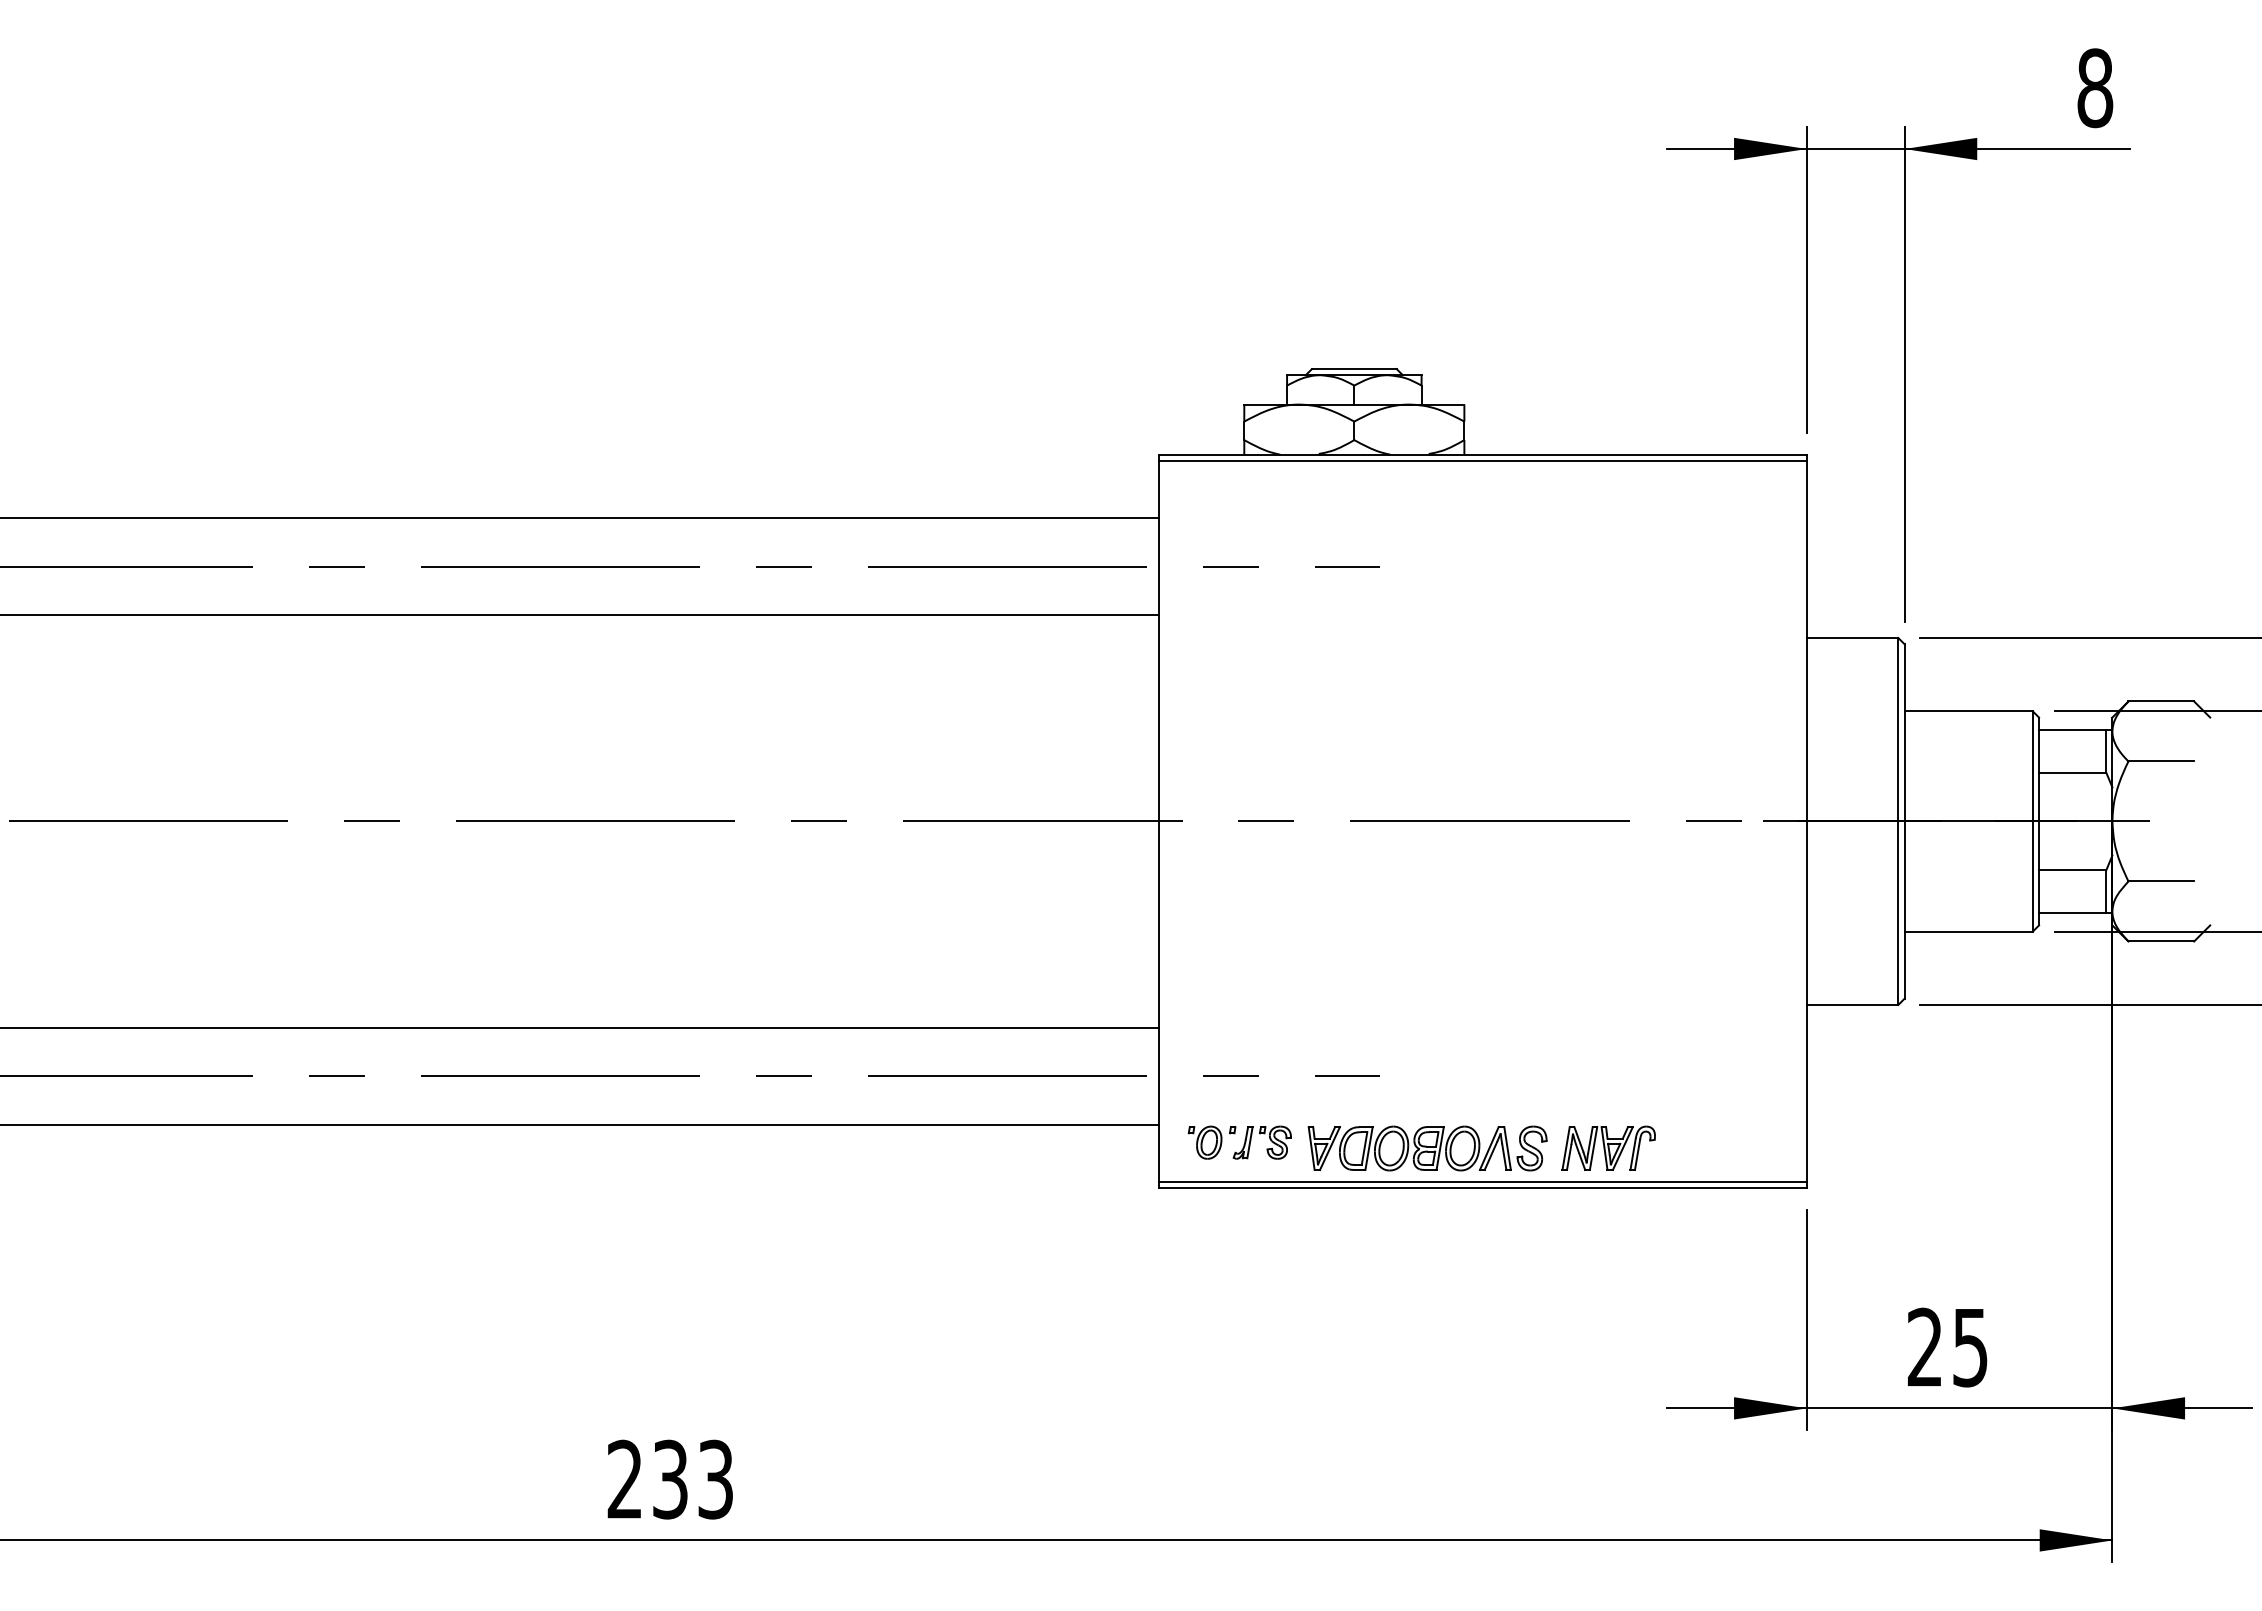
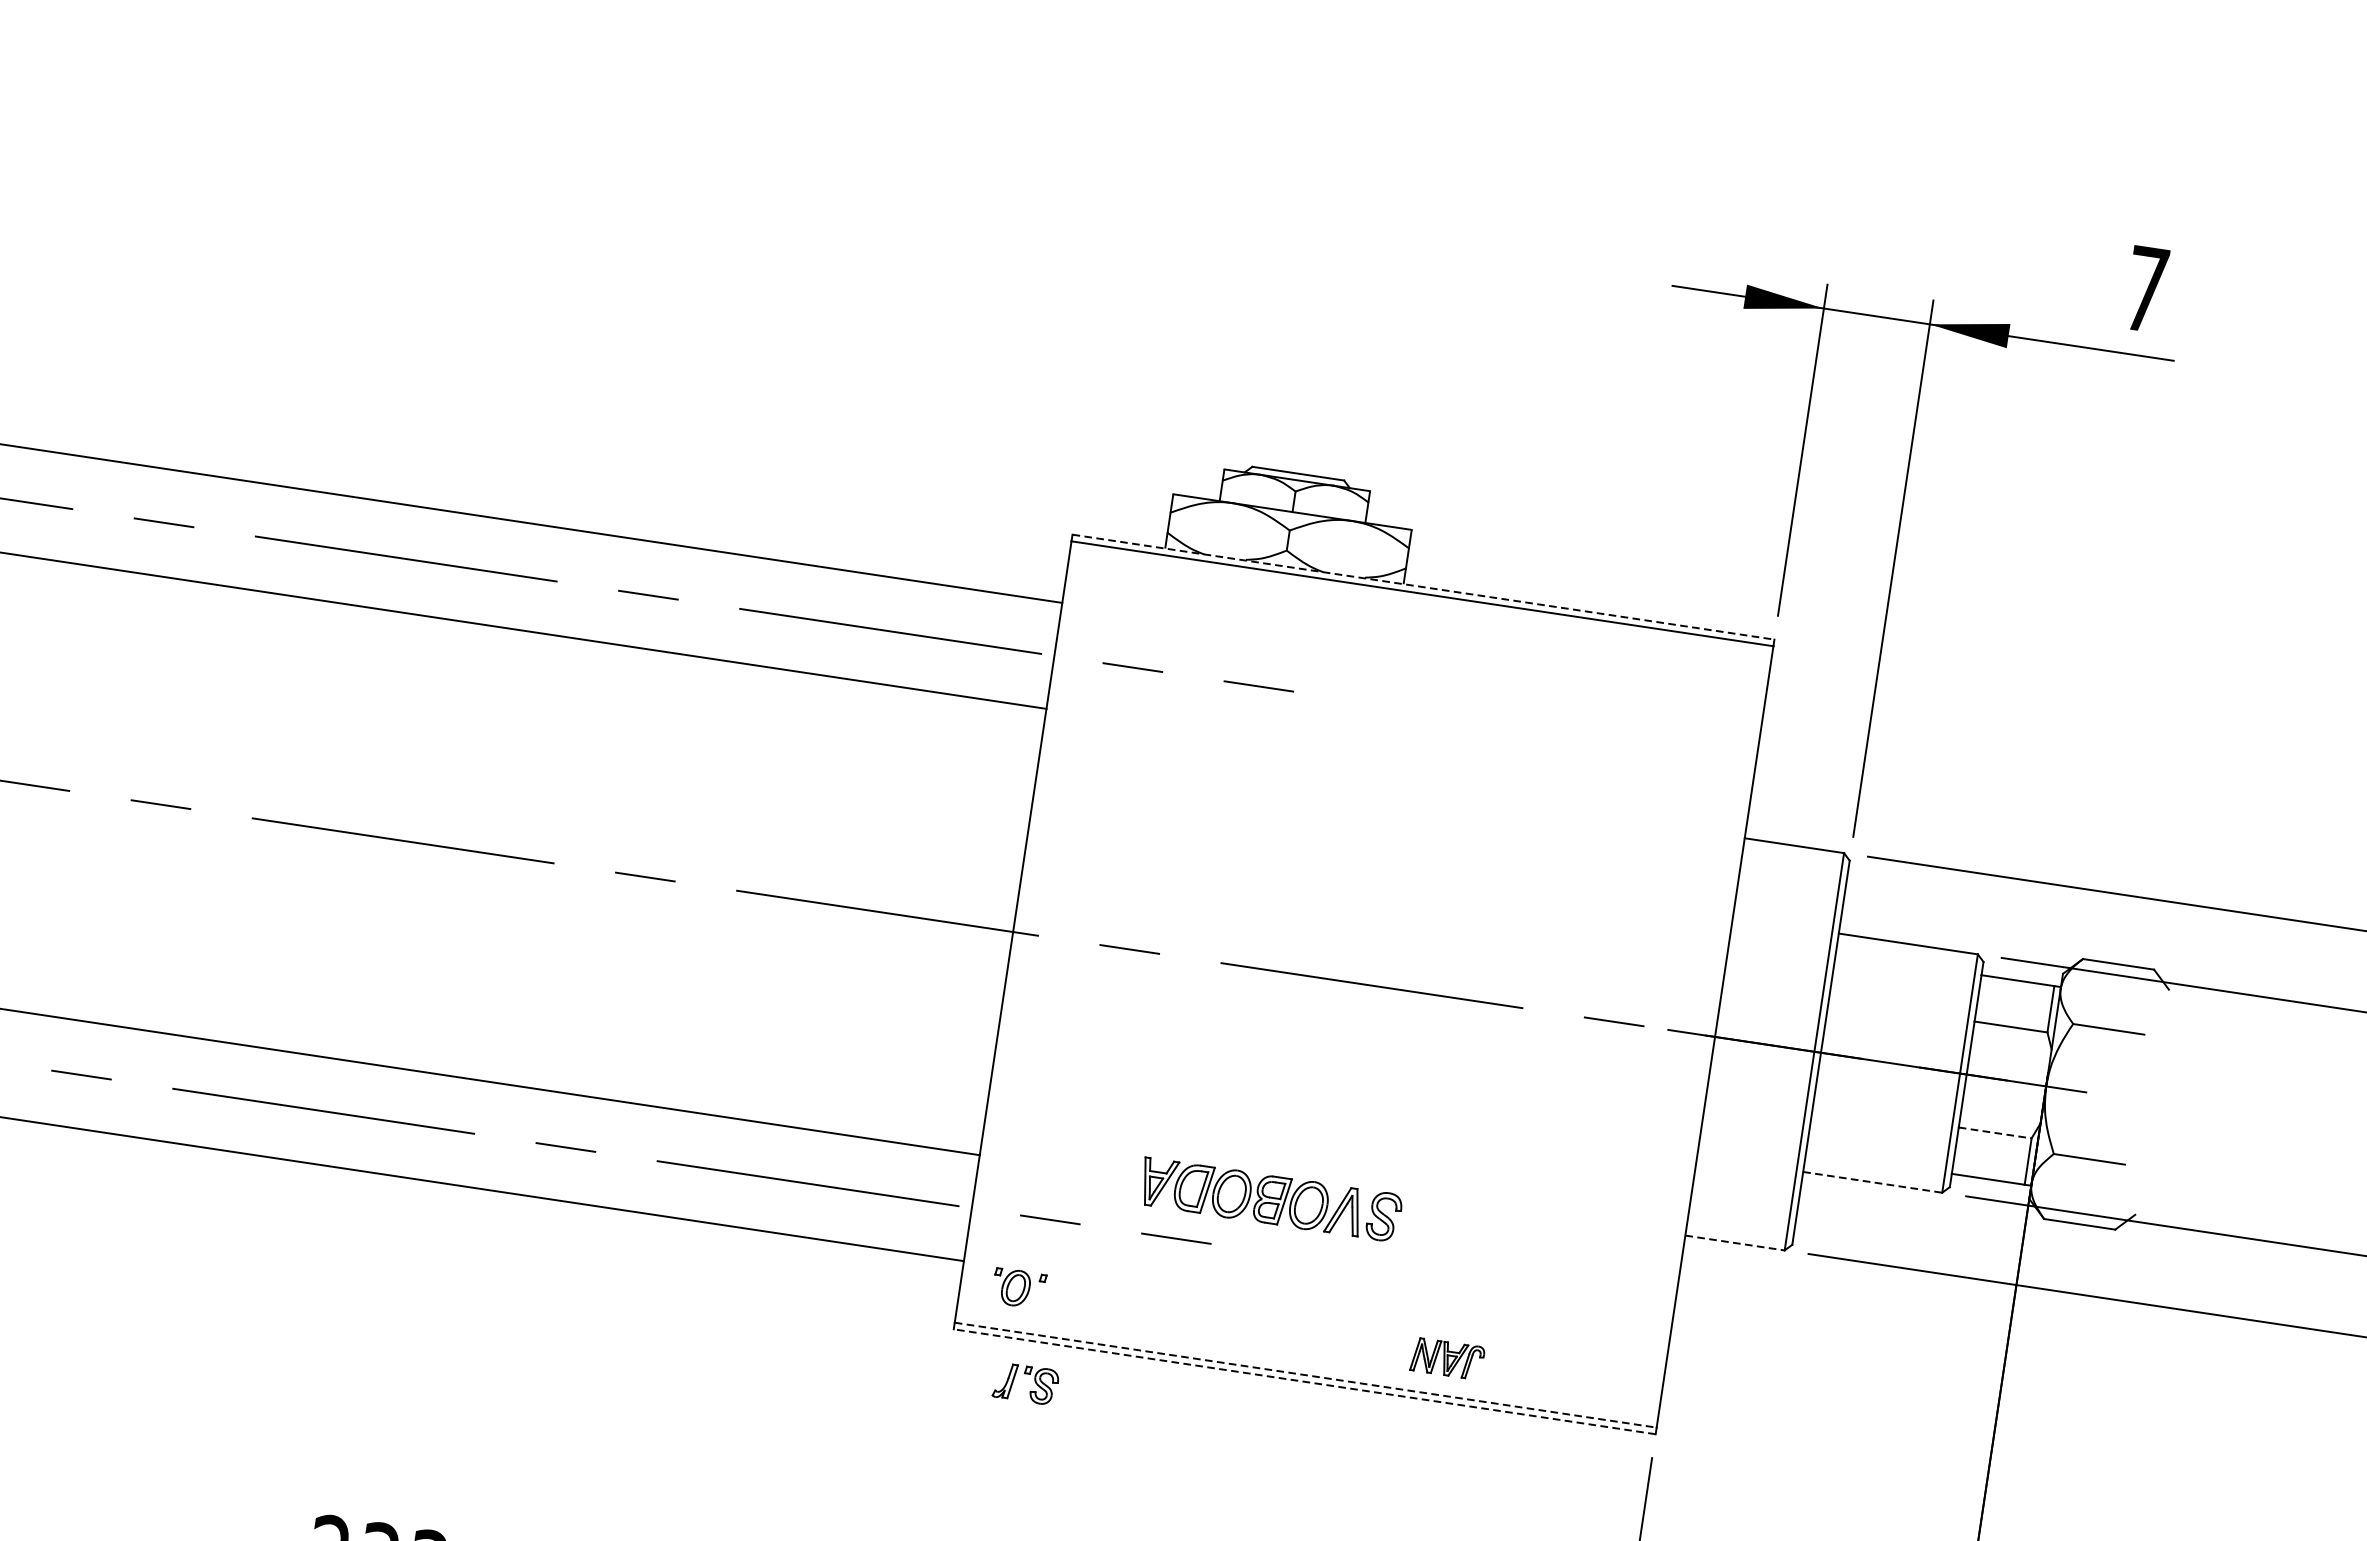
text: (2095, 88) -> (2146, 289), 8 -> 7
line: (1483, 454) -> (1424, 587), solid -> dashed
line: (2072, 870) -> (1994, 1133), solid -> dashed
line: (1969, 931) -> (1873, 1182), solid -> dashed
line: (1852, 1004) -> (1735, 1242), solid -> dashed
part: (1608, 1147) -> (1447, 1357), size x0.7
part: (1266, 1148) -> (1029, 1390), moved
part: (1427, 1148) -> (1270, 1199), moved
line: (1483, 1182) -> (1306, 1375), solid -> dashed
line: (1482, 1188) -> (1304, 1381), solid -> dashed

